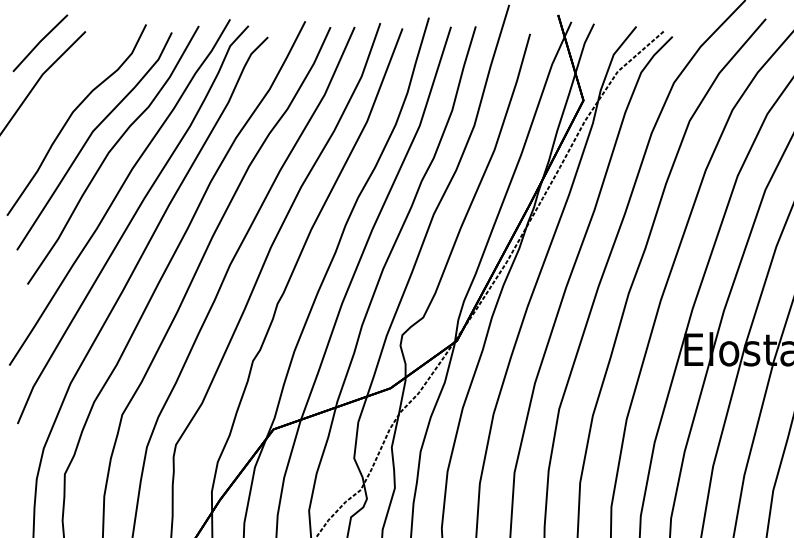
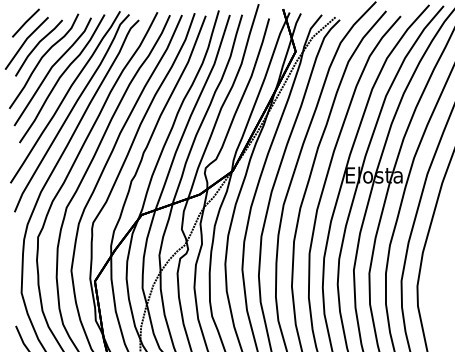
part: (65, 92) -> (38, 47), added

